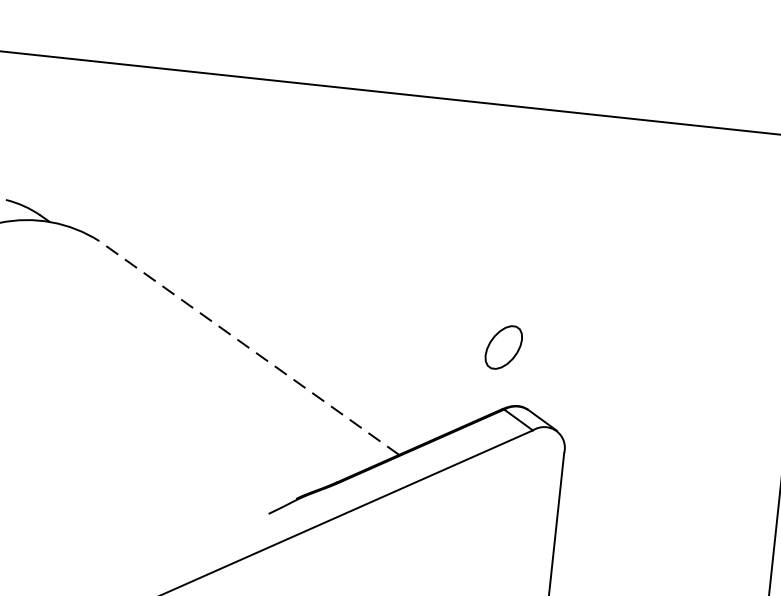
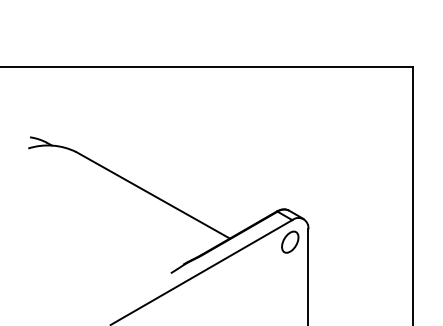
part: (504, 346) -> (290, 241), moved
line: (247, 348) -> (152, 195), dashed -> solid

